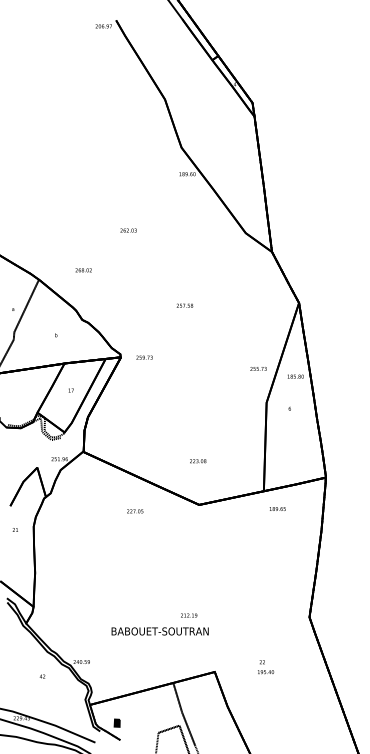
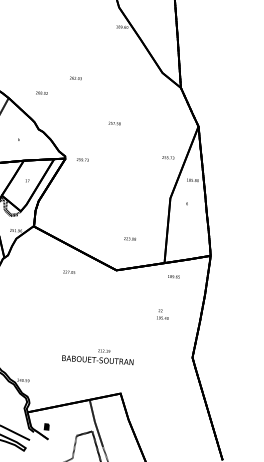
text: (128, 230) -> (75, 78), moved
text: (258, 368) -> (168, 157), moved
text: (198, 461) -> (130, 239), moved
text: (159, 631) -> (97, 360), moved
text: (266, 667) -> (163, 314), moved

